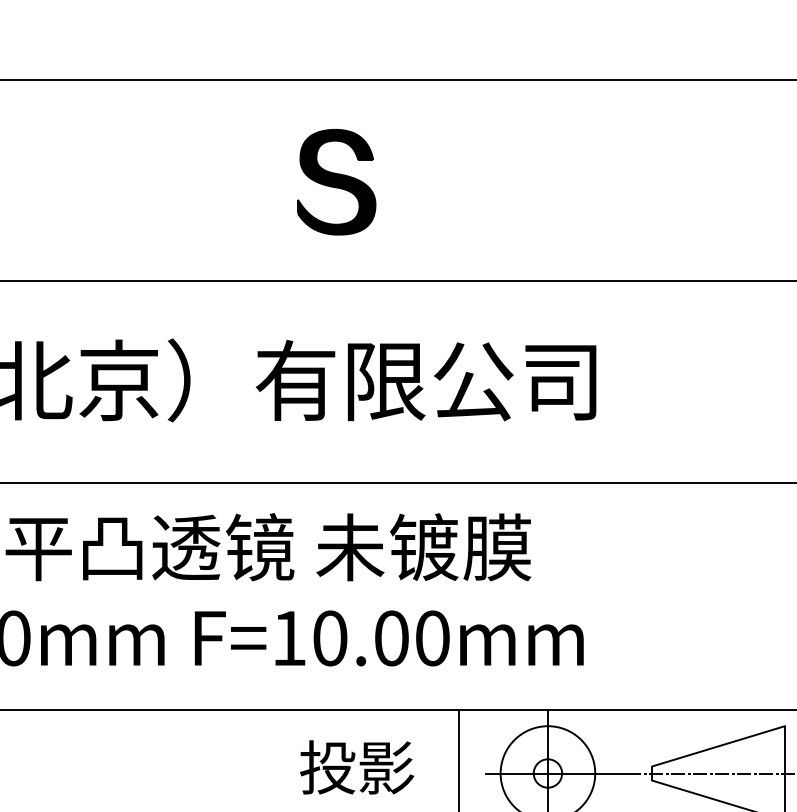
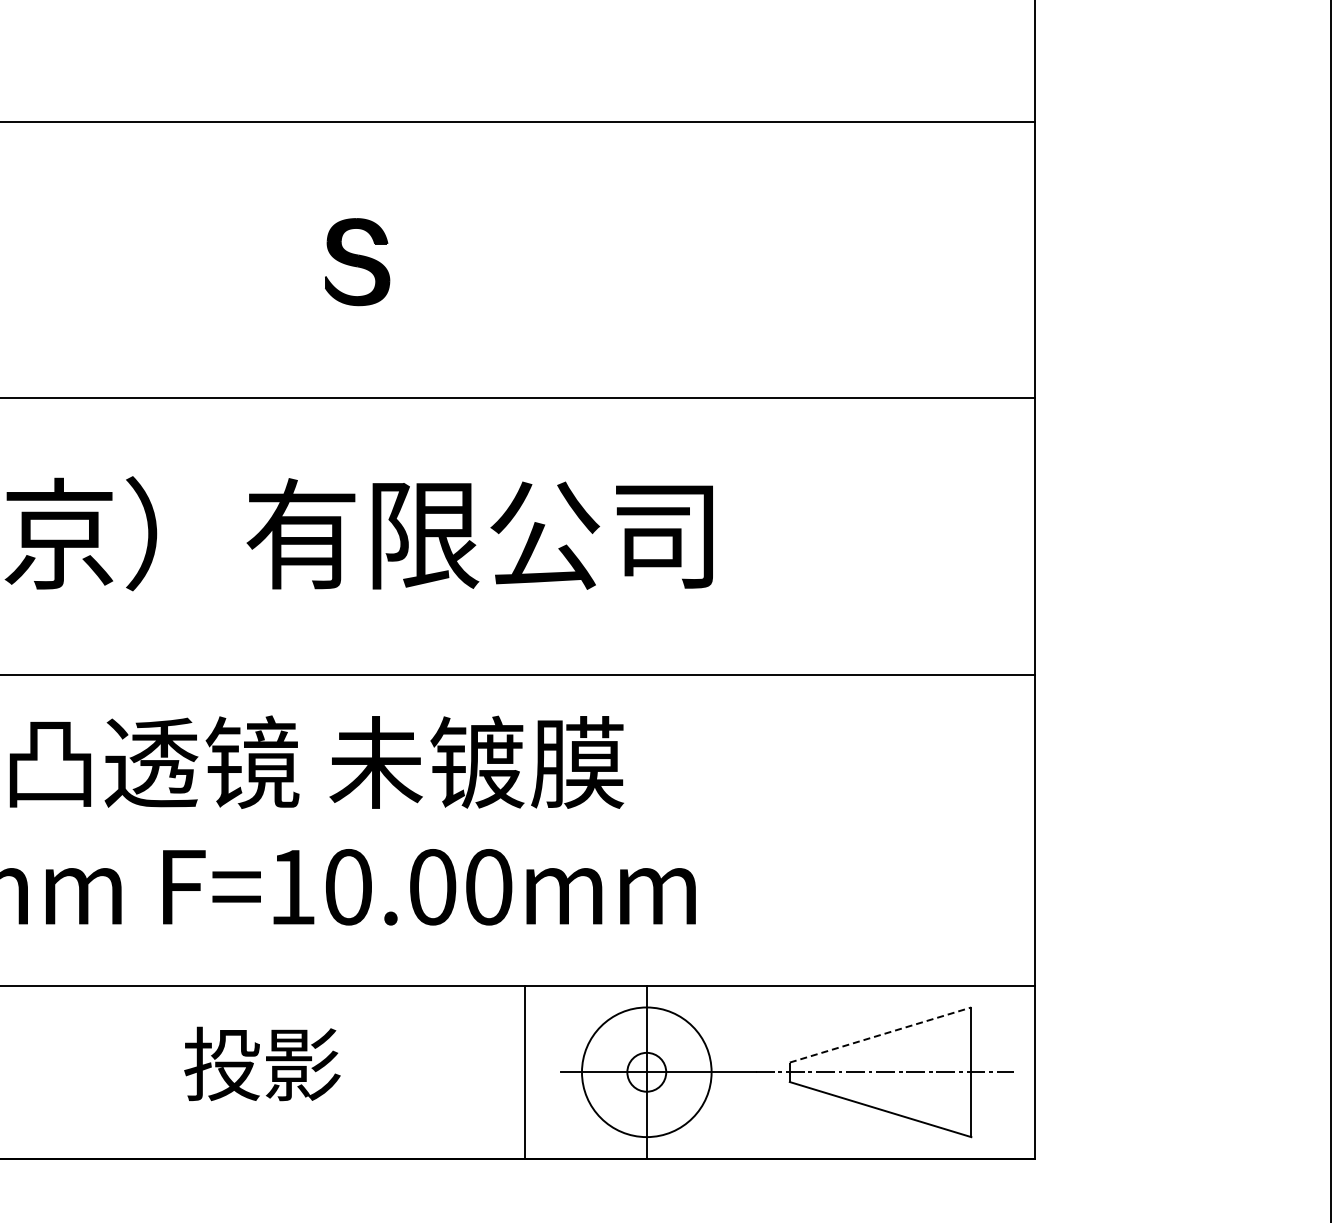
part: (336, 181) -> (357, 261), size x0.6
line: (718, 746) -> (880, 1035), solid -> dashed
text: (357, 767) -> (262, 1063), moved

